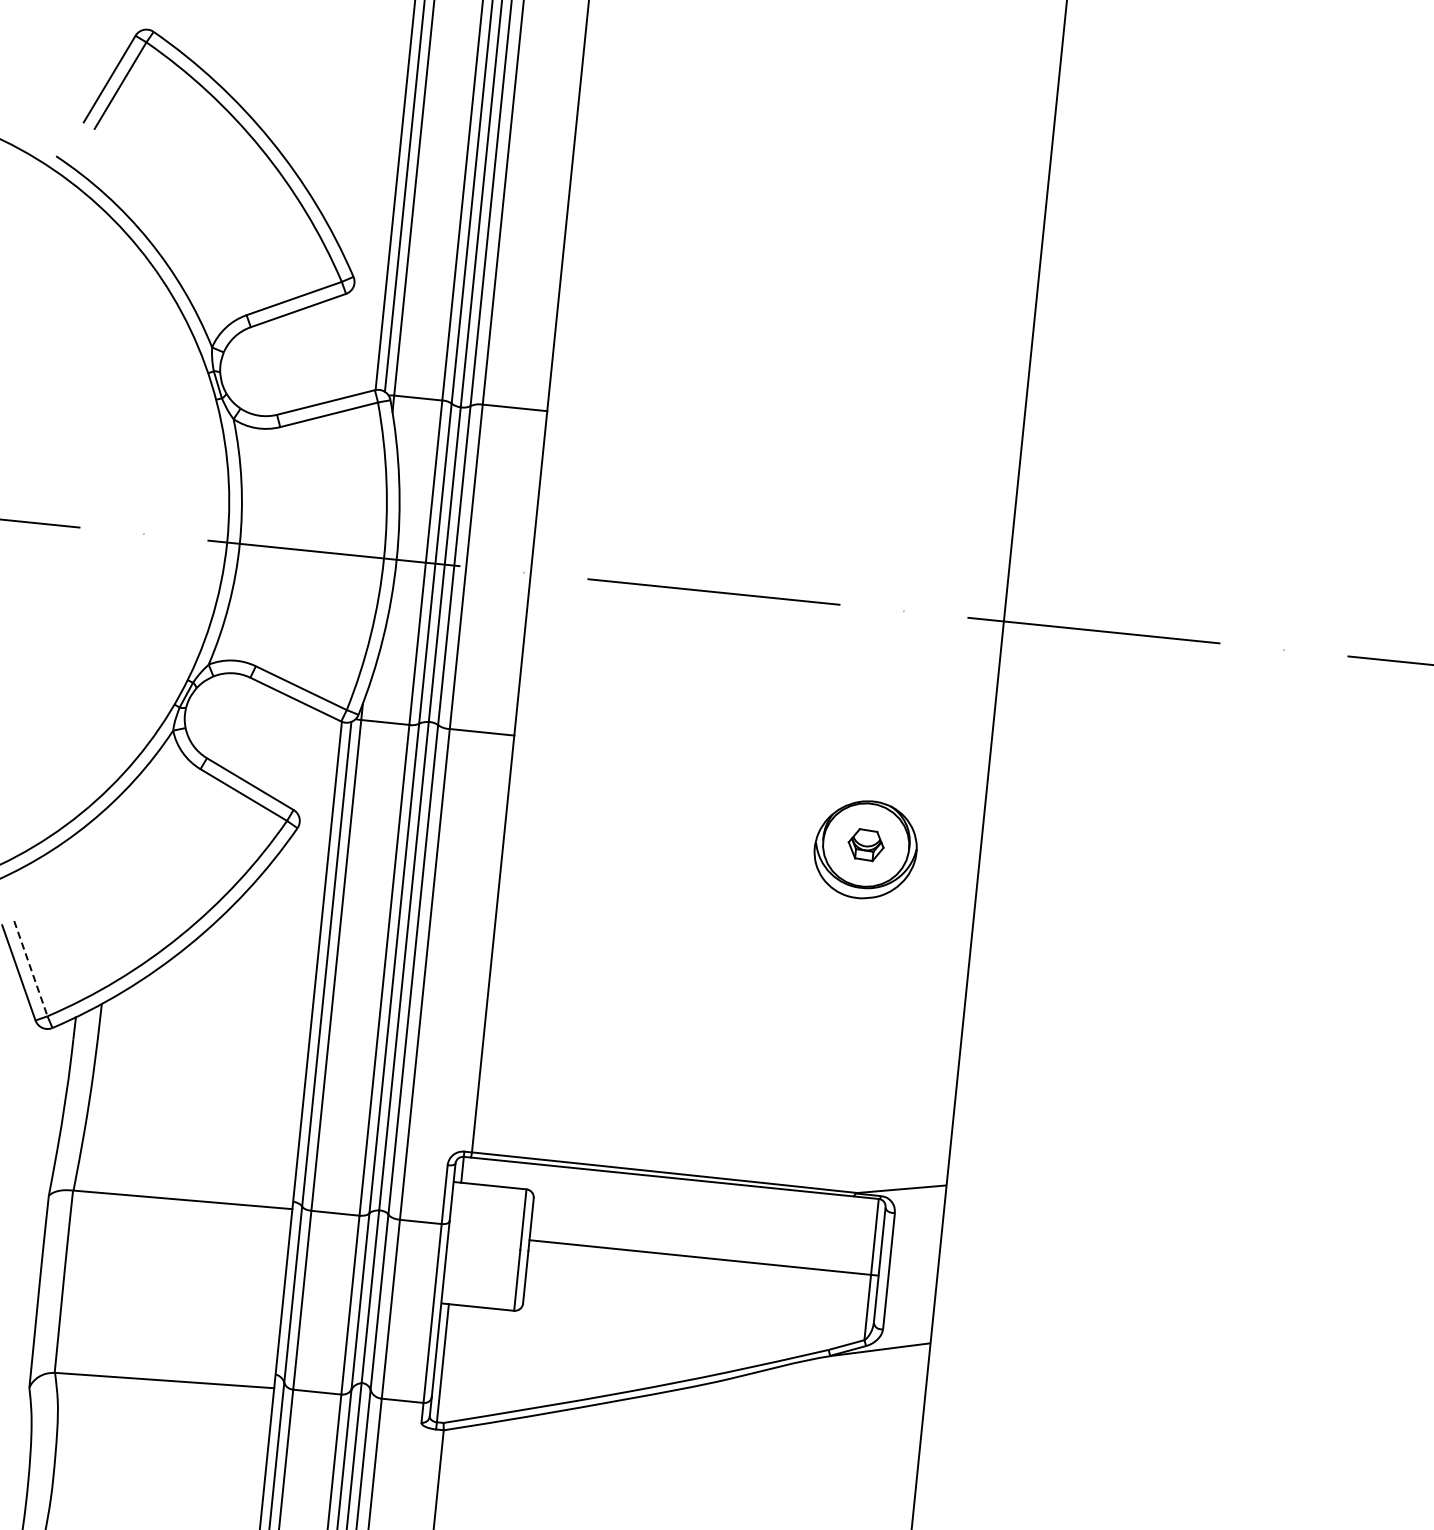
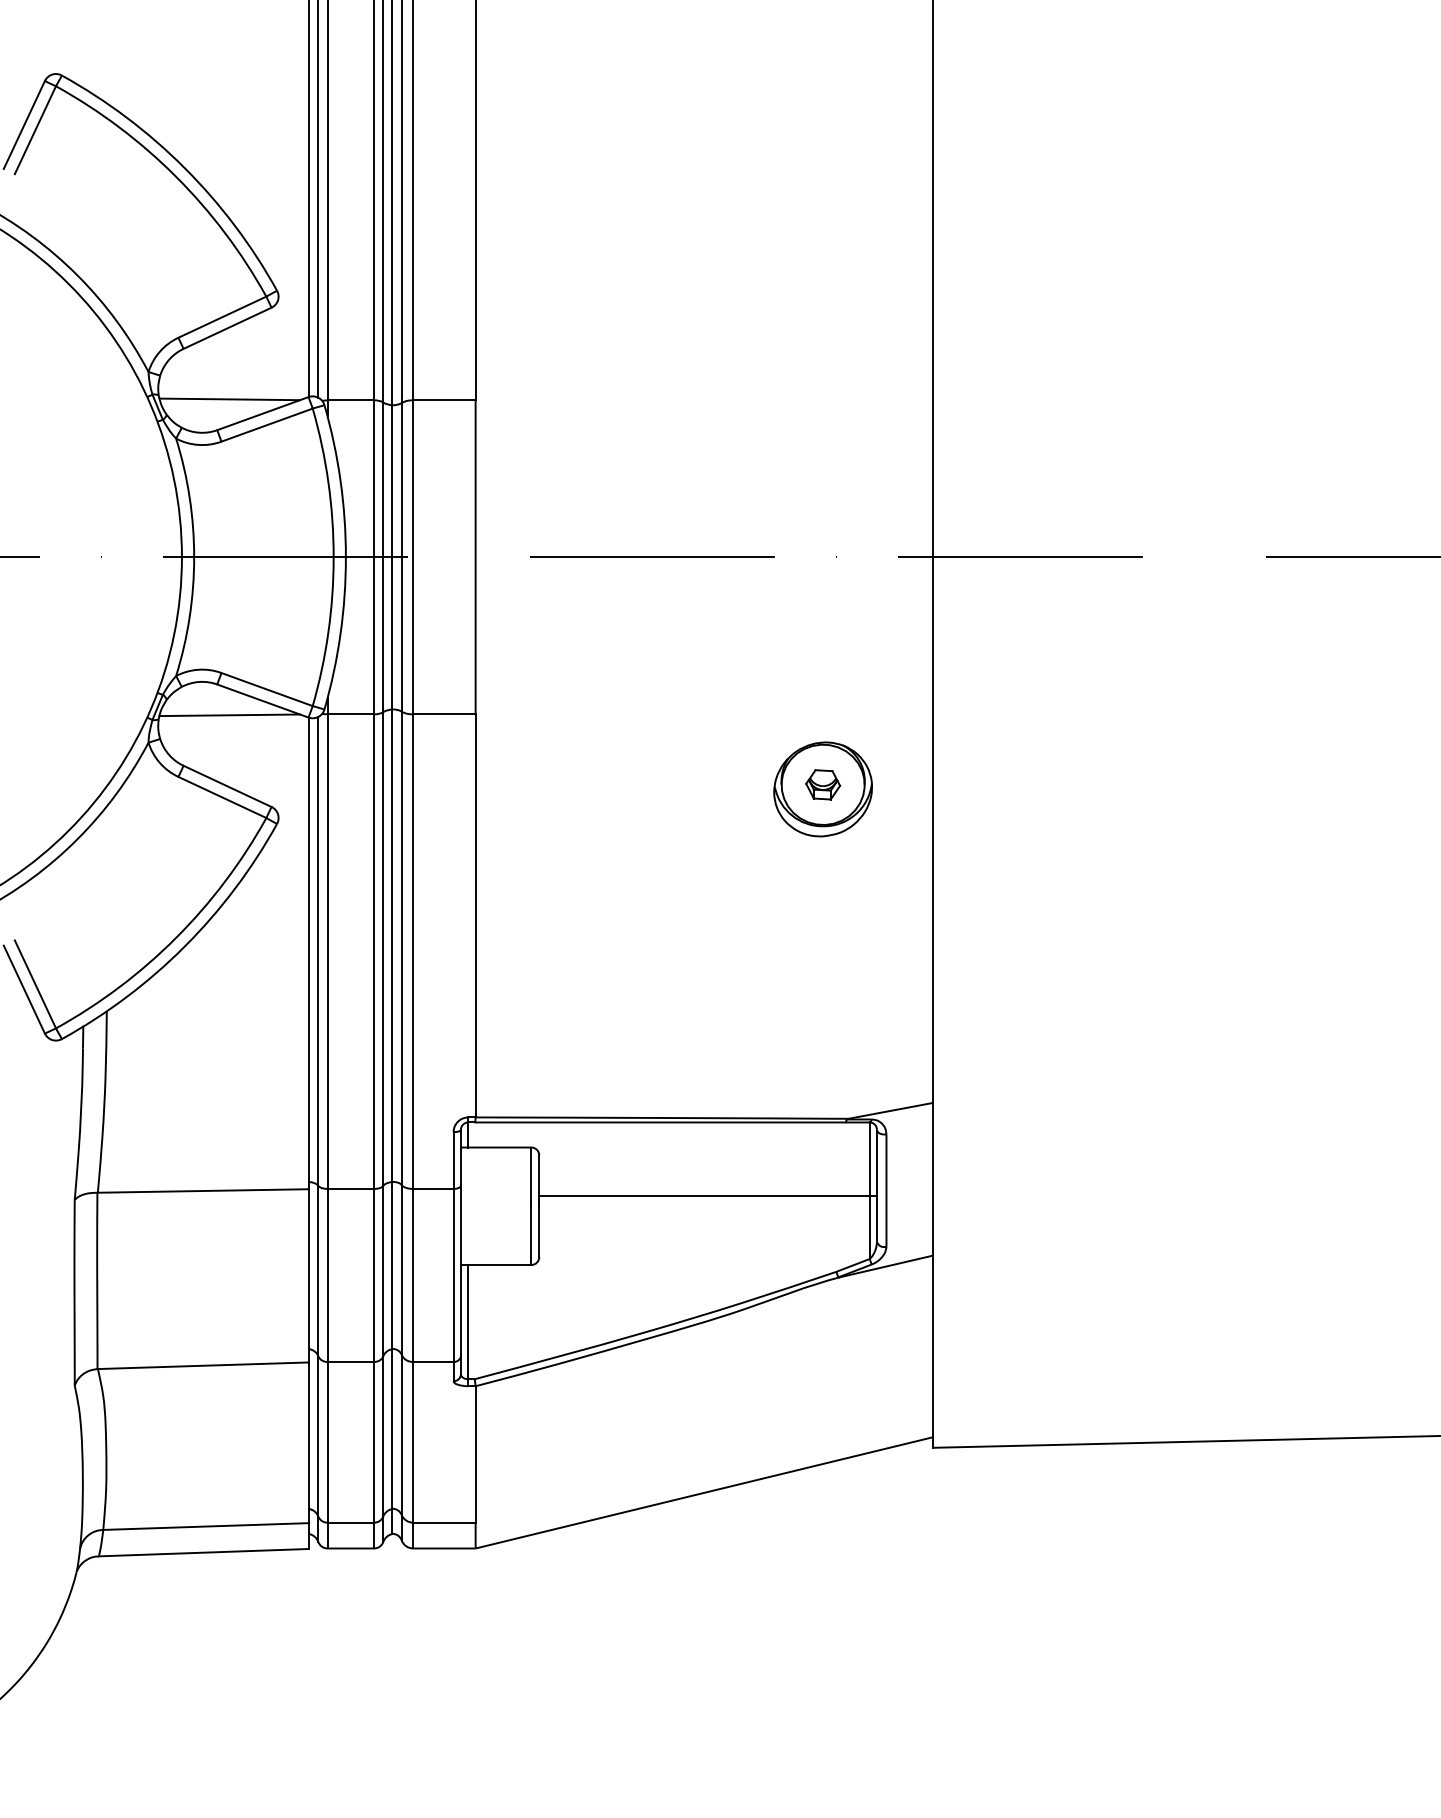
line: (292, 384) -> (229, 399), added
line: (259, 711) -> (229, 715), added
line: (30, 968) -> (35, 984), dashed -> solid

